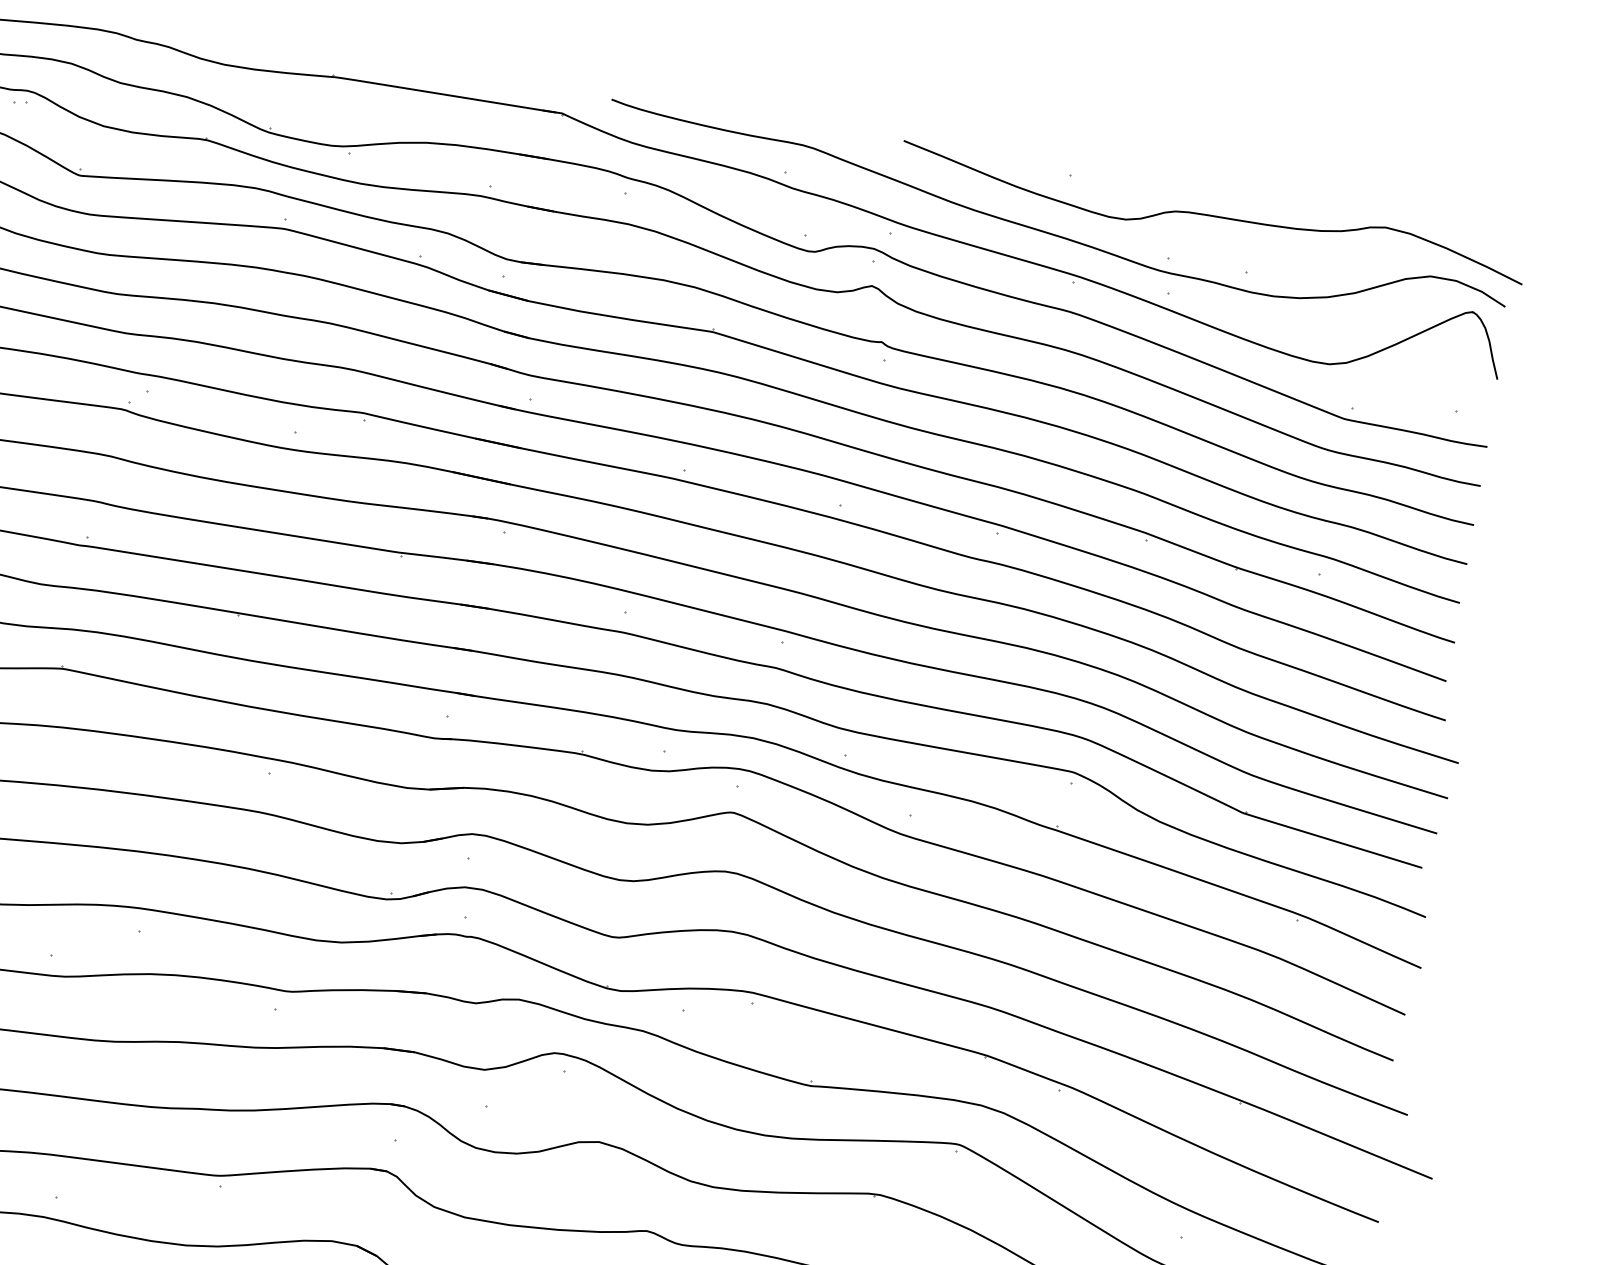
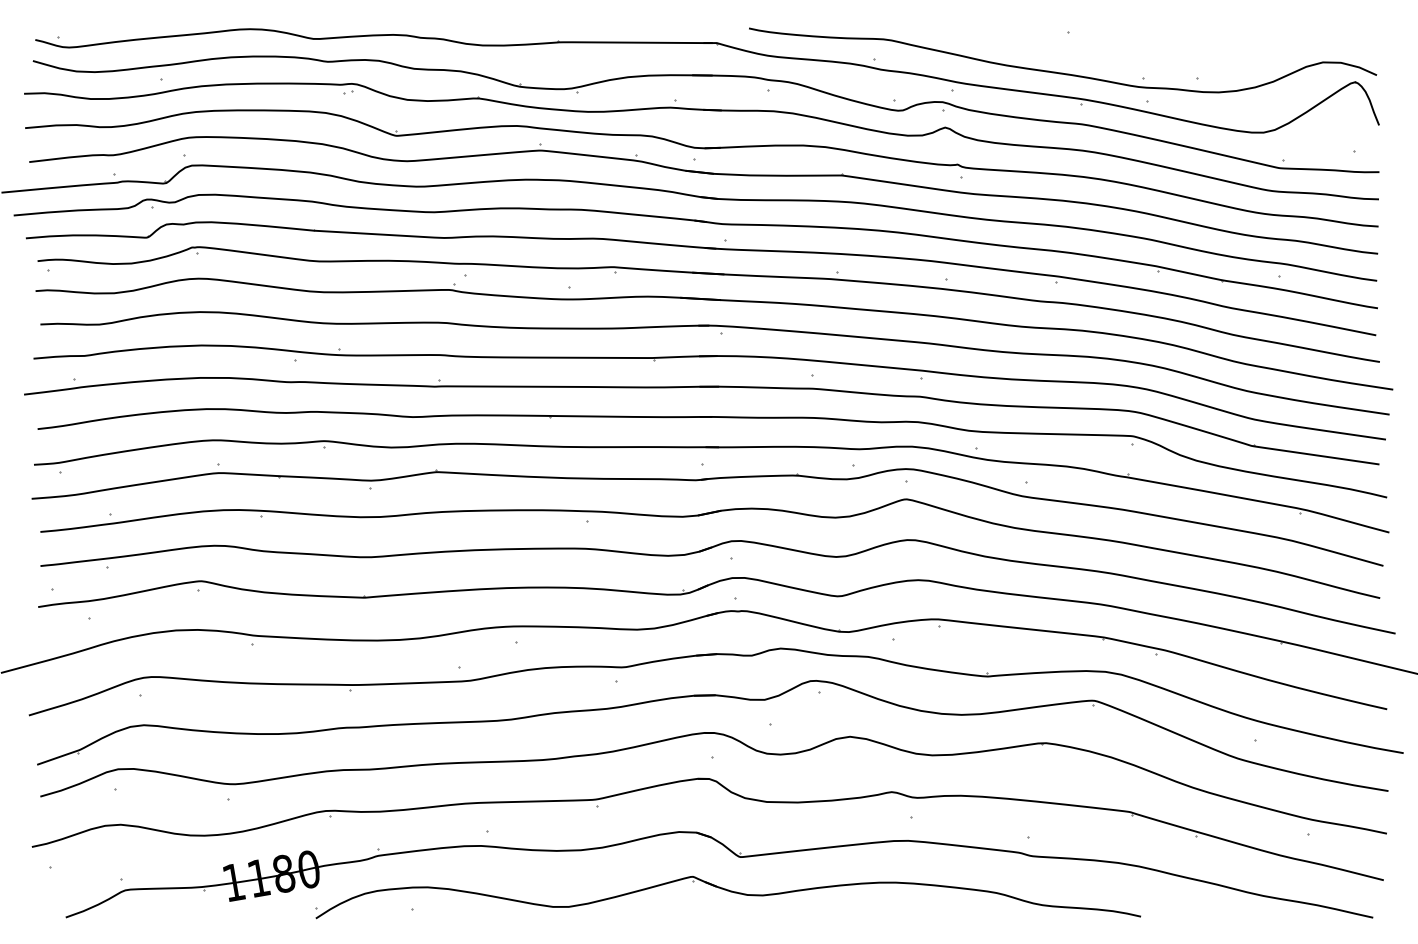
curve: (1212, 214) -> (1168, 43), removed

